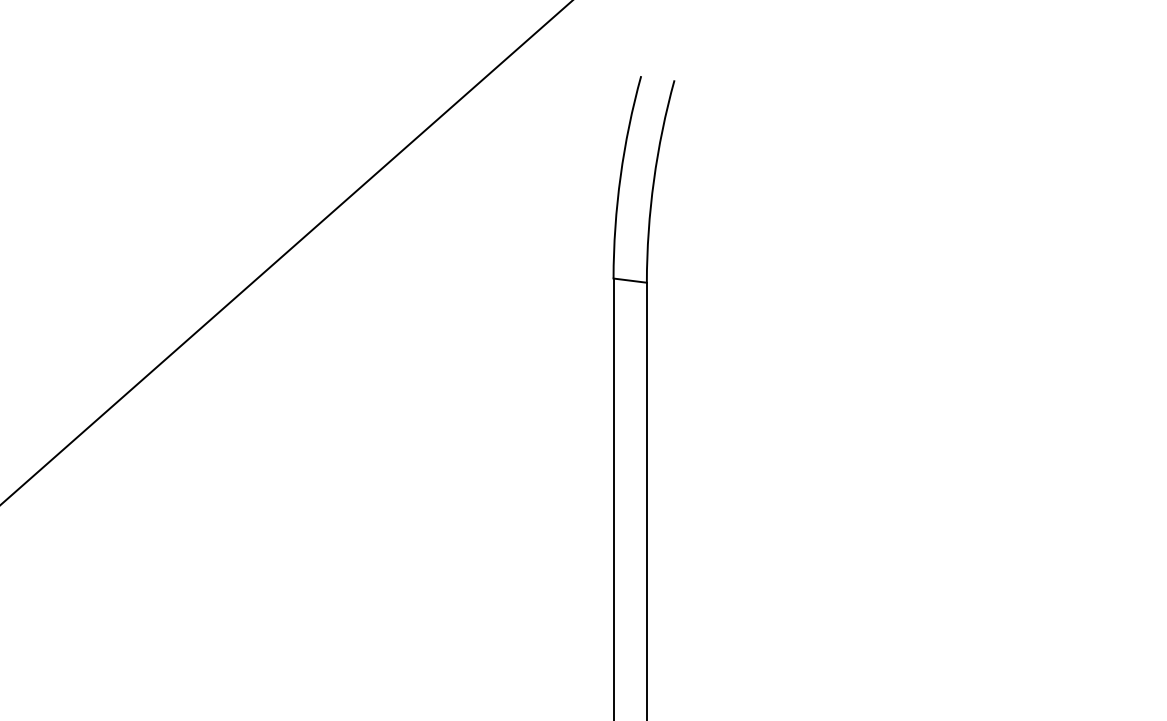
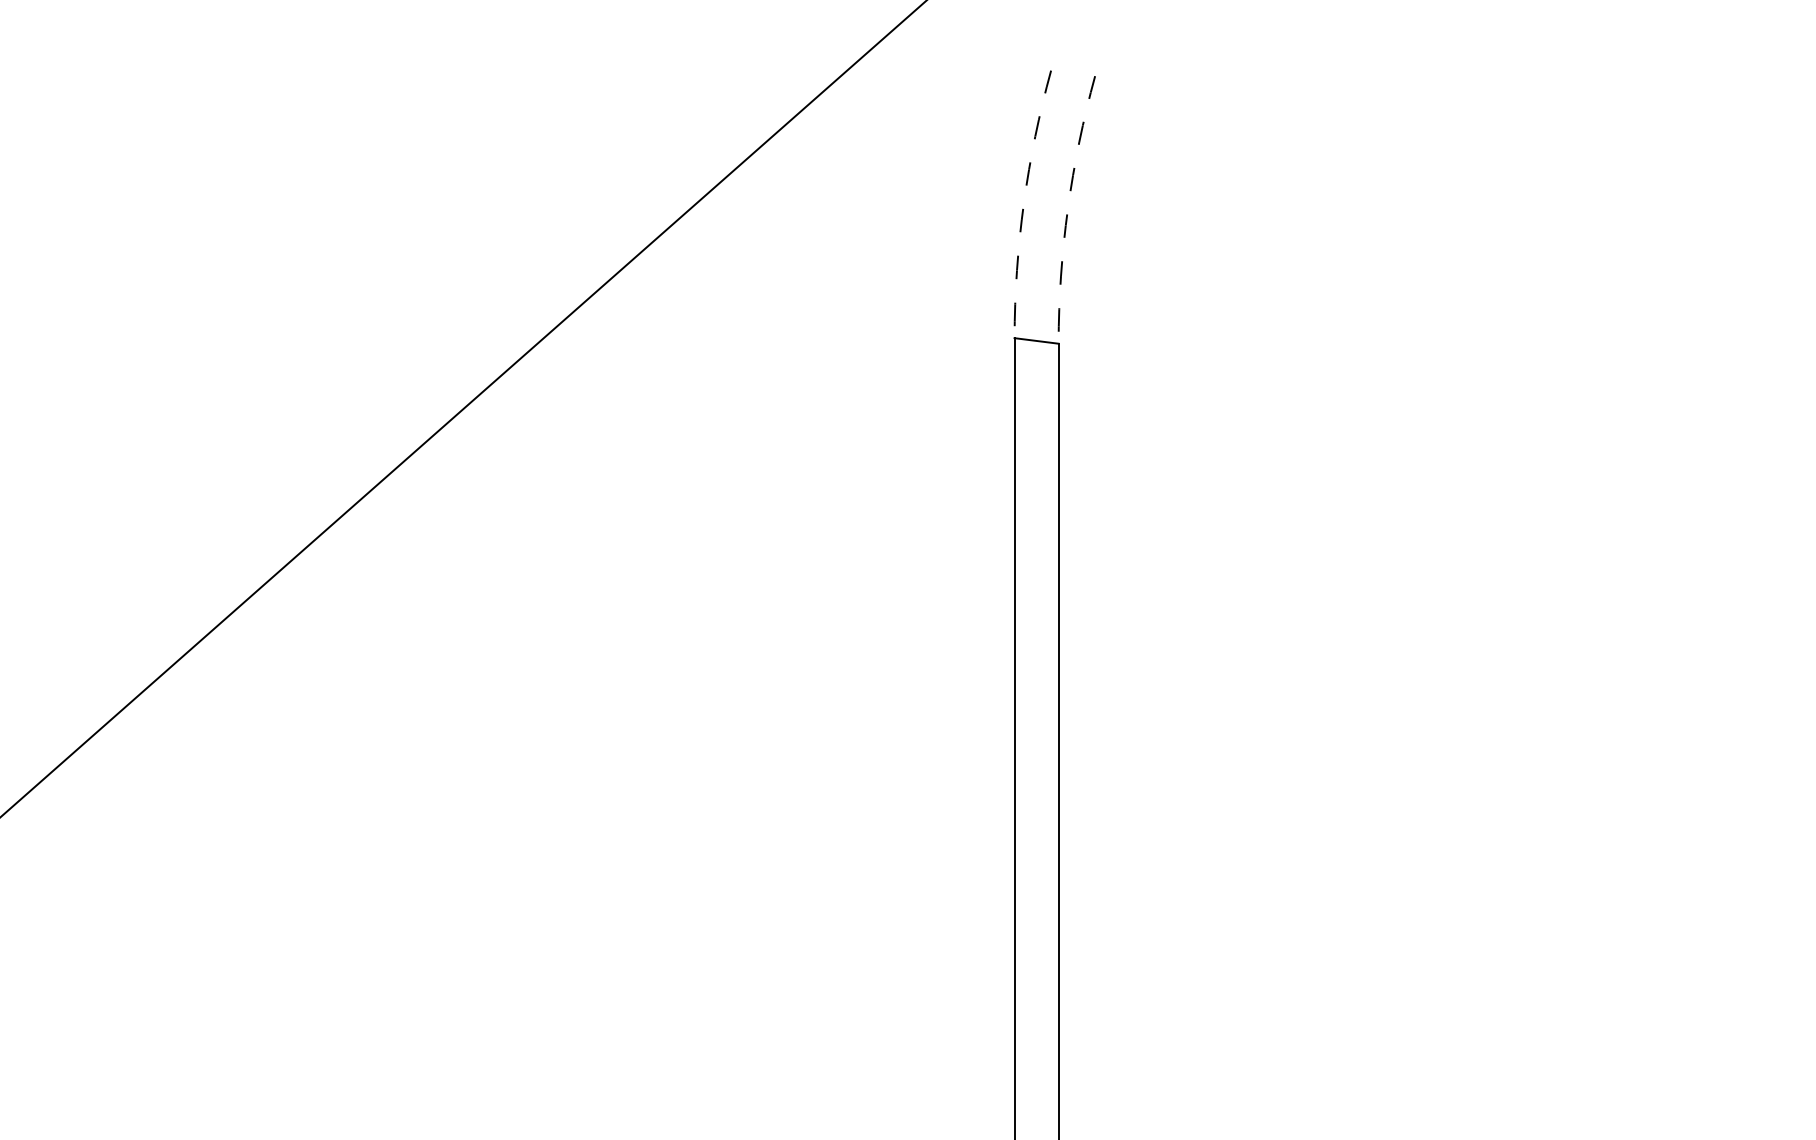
arc: (620, 176) -> (1023, 203), solid -> dashed
arc: (653, 180) -> (1067, 208), solid -> dashed

